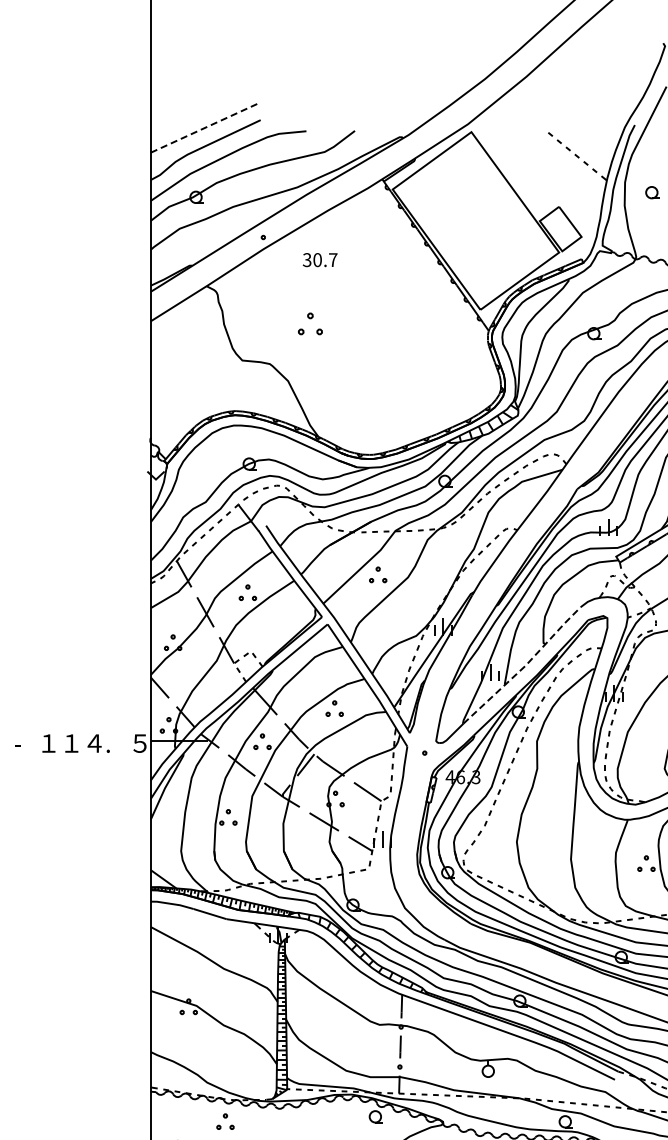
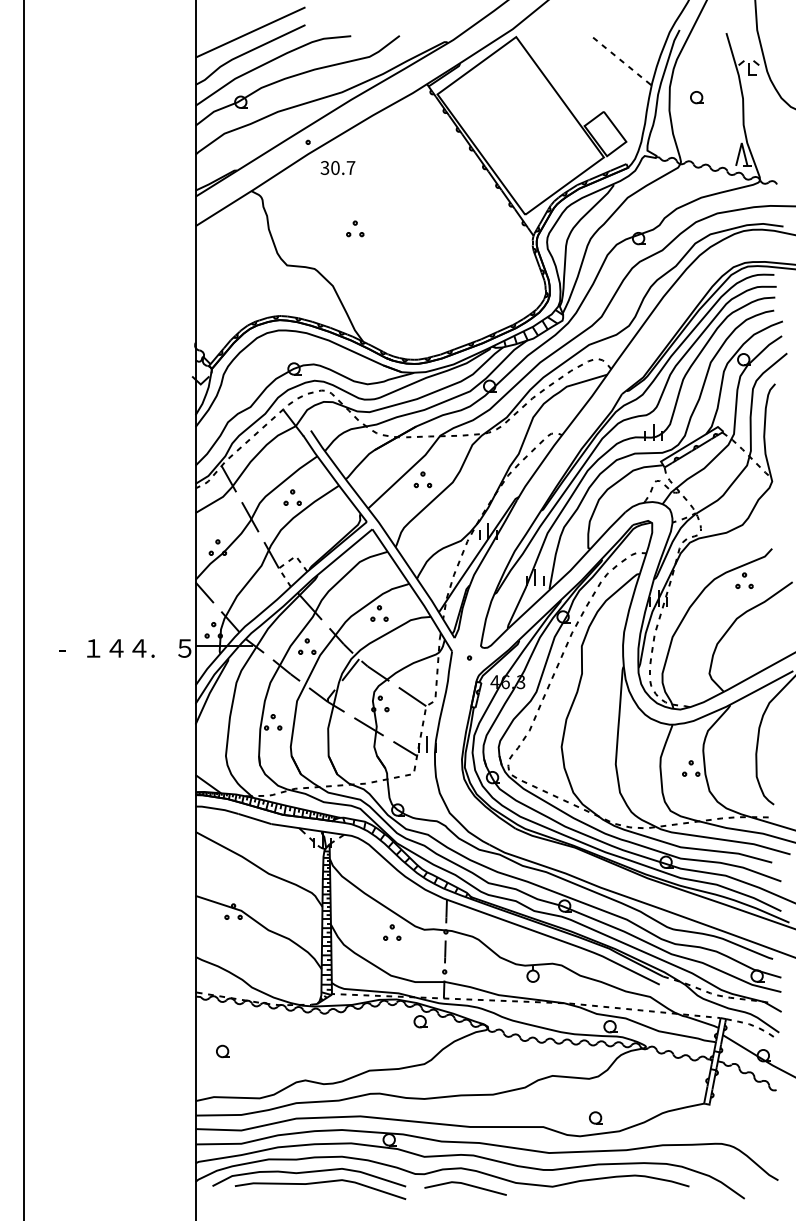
line: (206, 127) -> (251, 32), dashed -> solid
text: (319, 259) -> (337, 167), moved
part: (310, 323) -> (355, 228), size x0.71
line: (525, 665) -> (570, 570), dashed -> solid
text: (71, 743) -> (116, 648), １ -> ４
part: (225, 1121) -> (392, 932), moved

